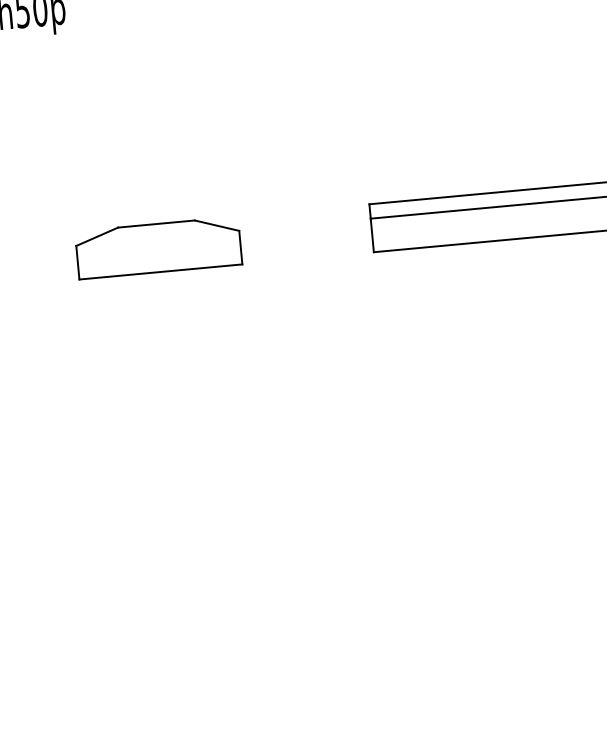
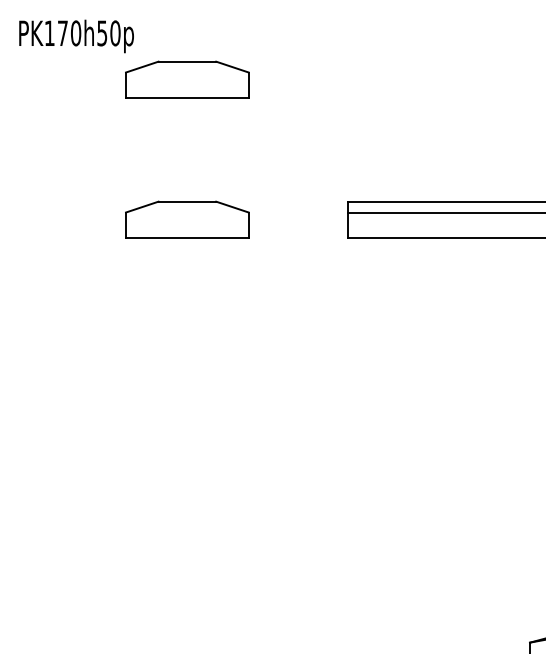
part: (141, 61) -> (187, 79), added

